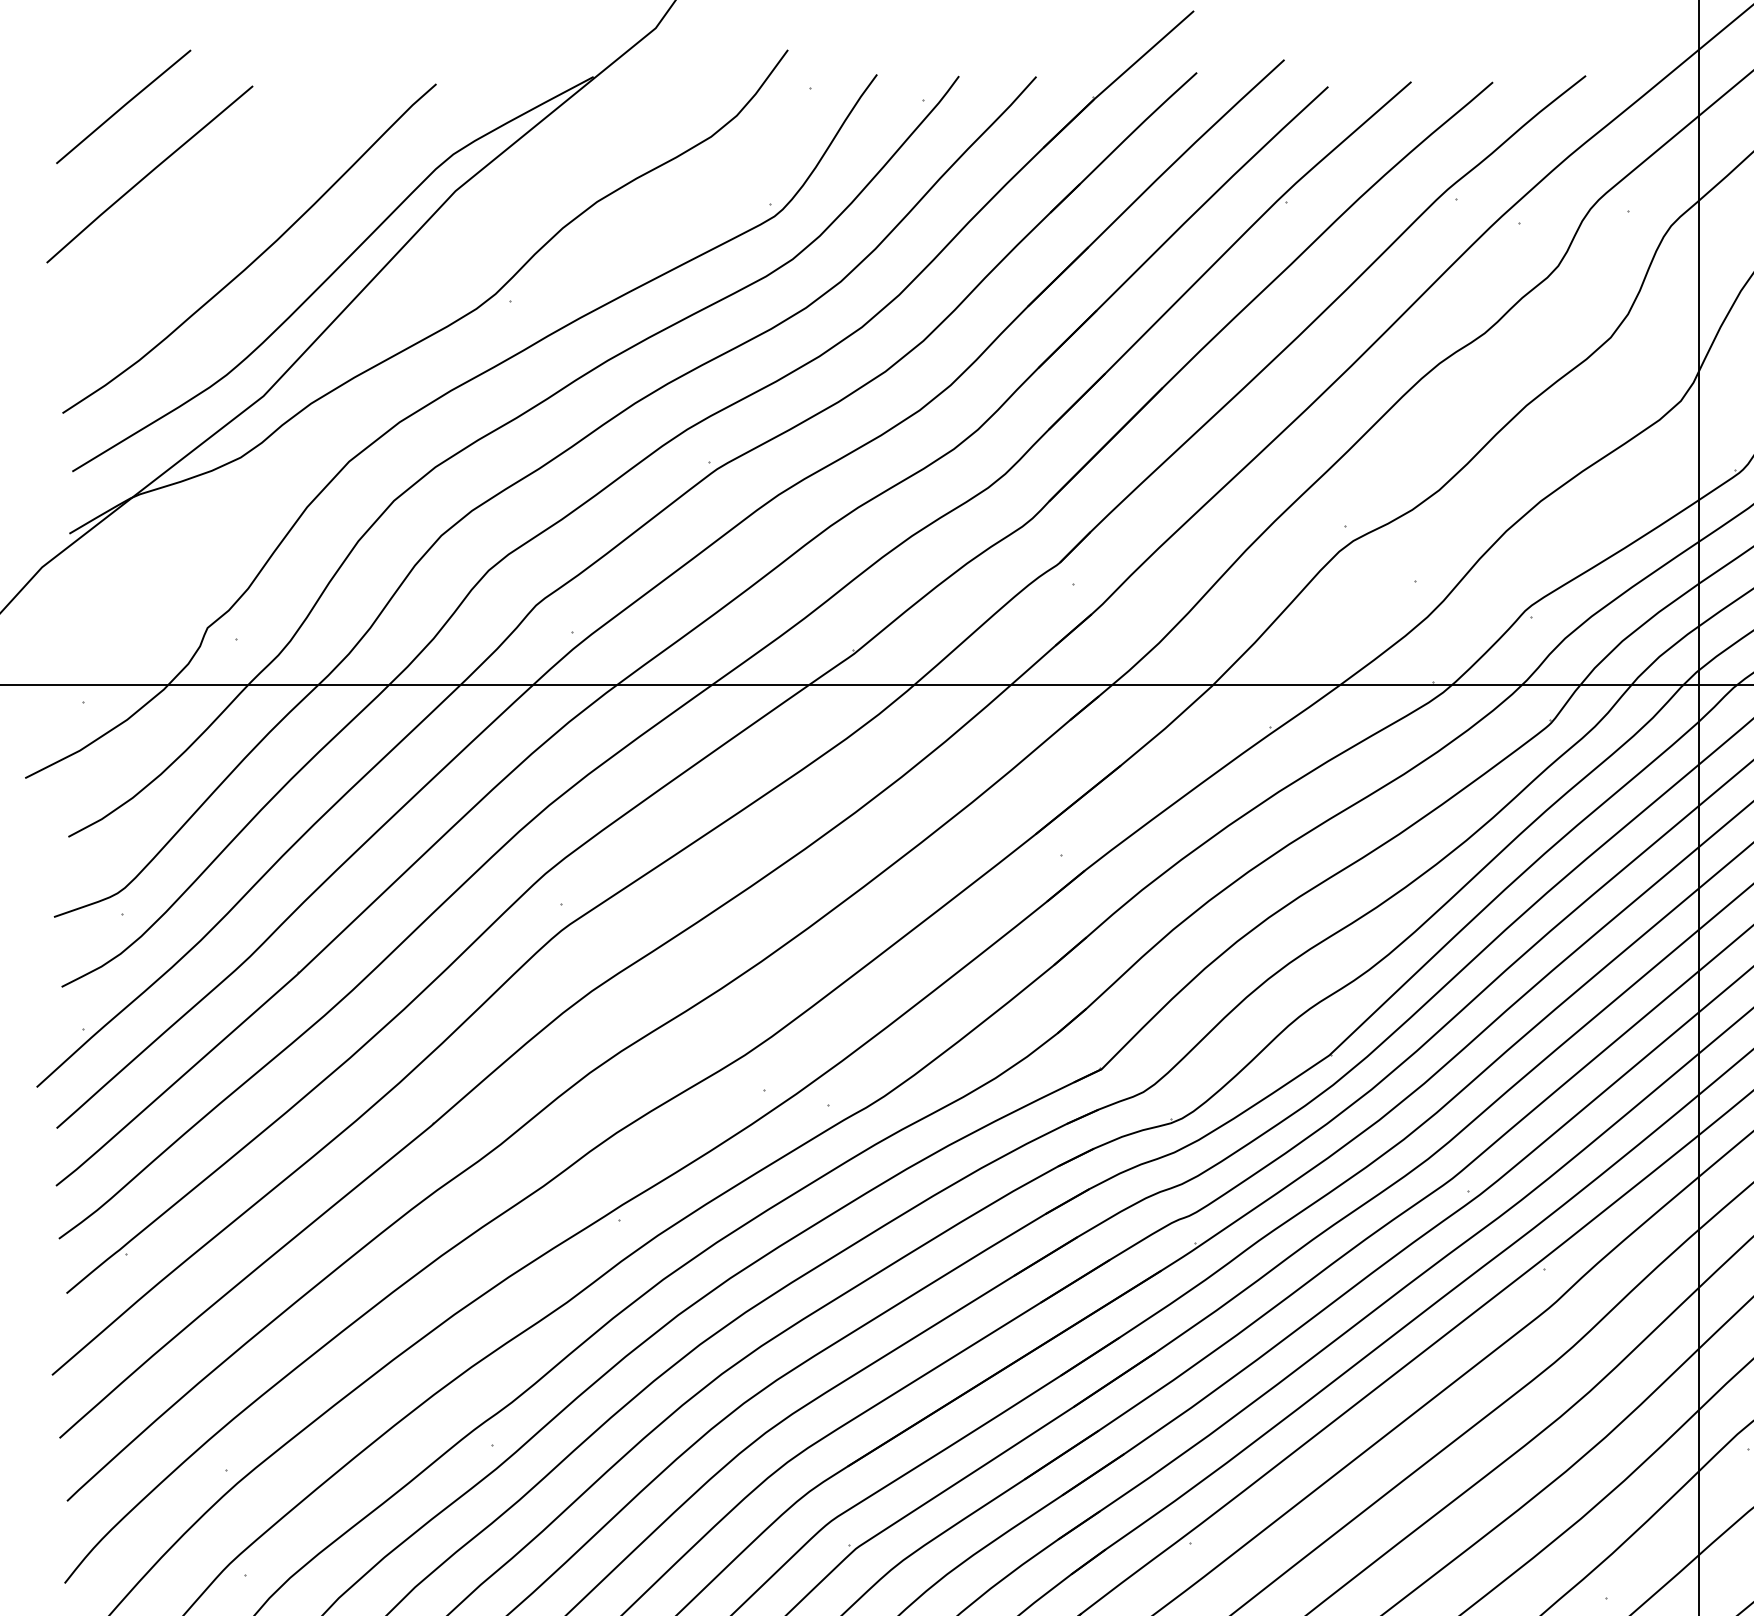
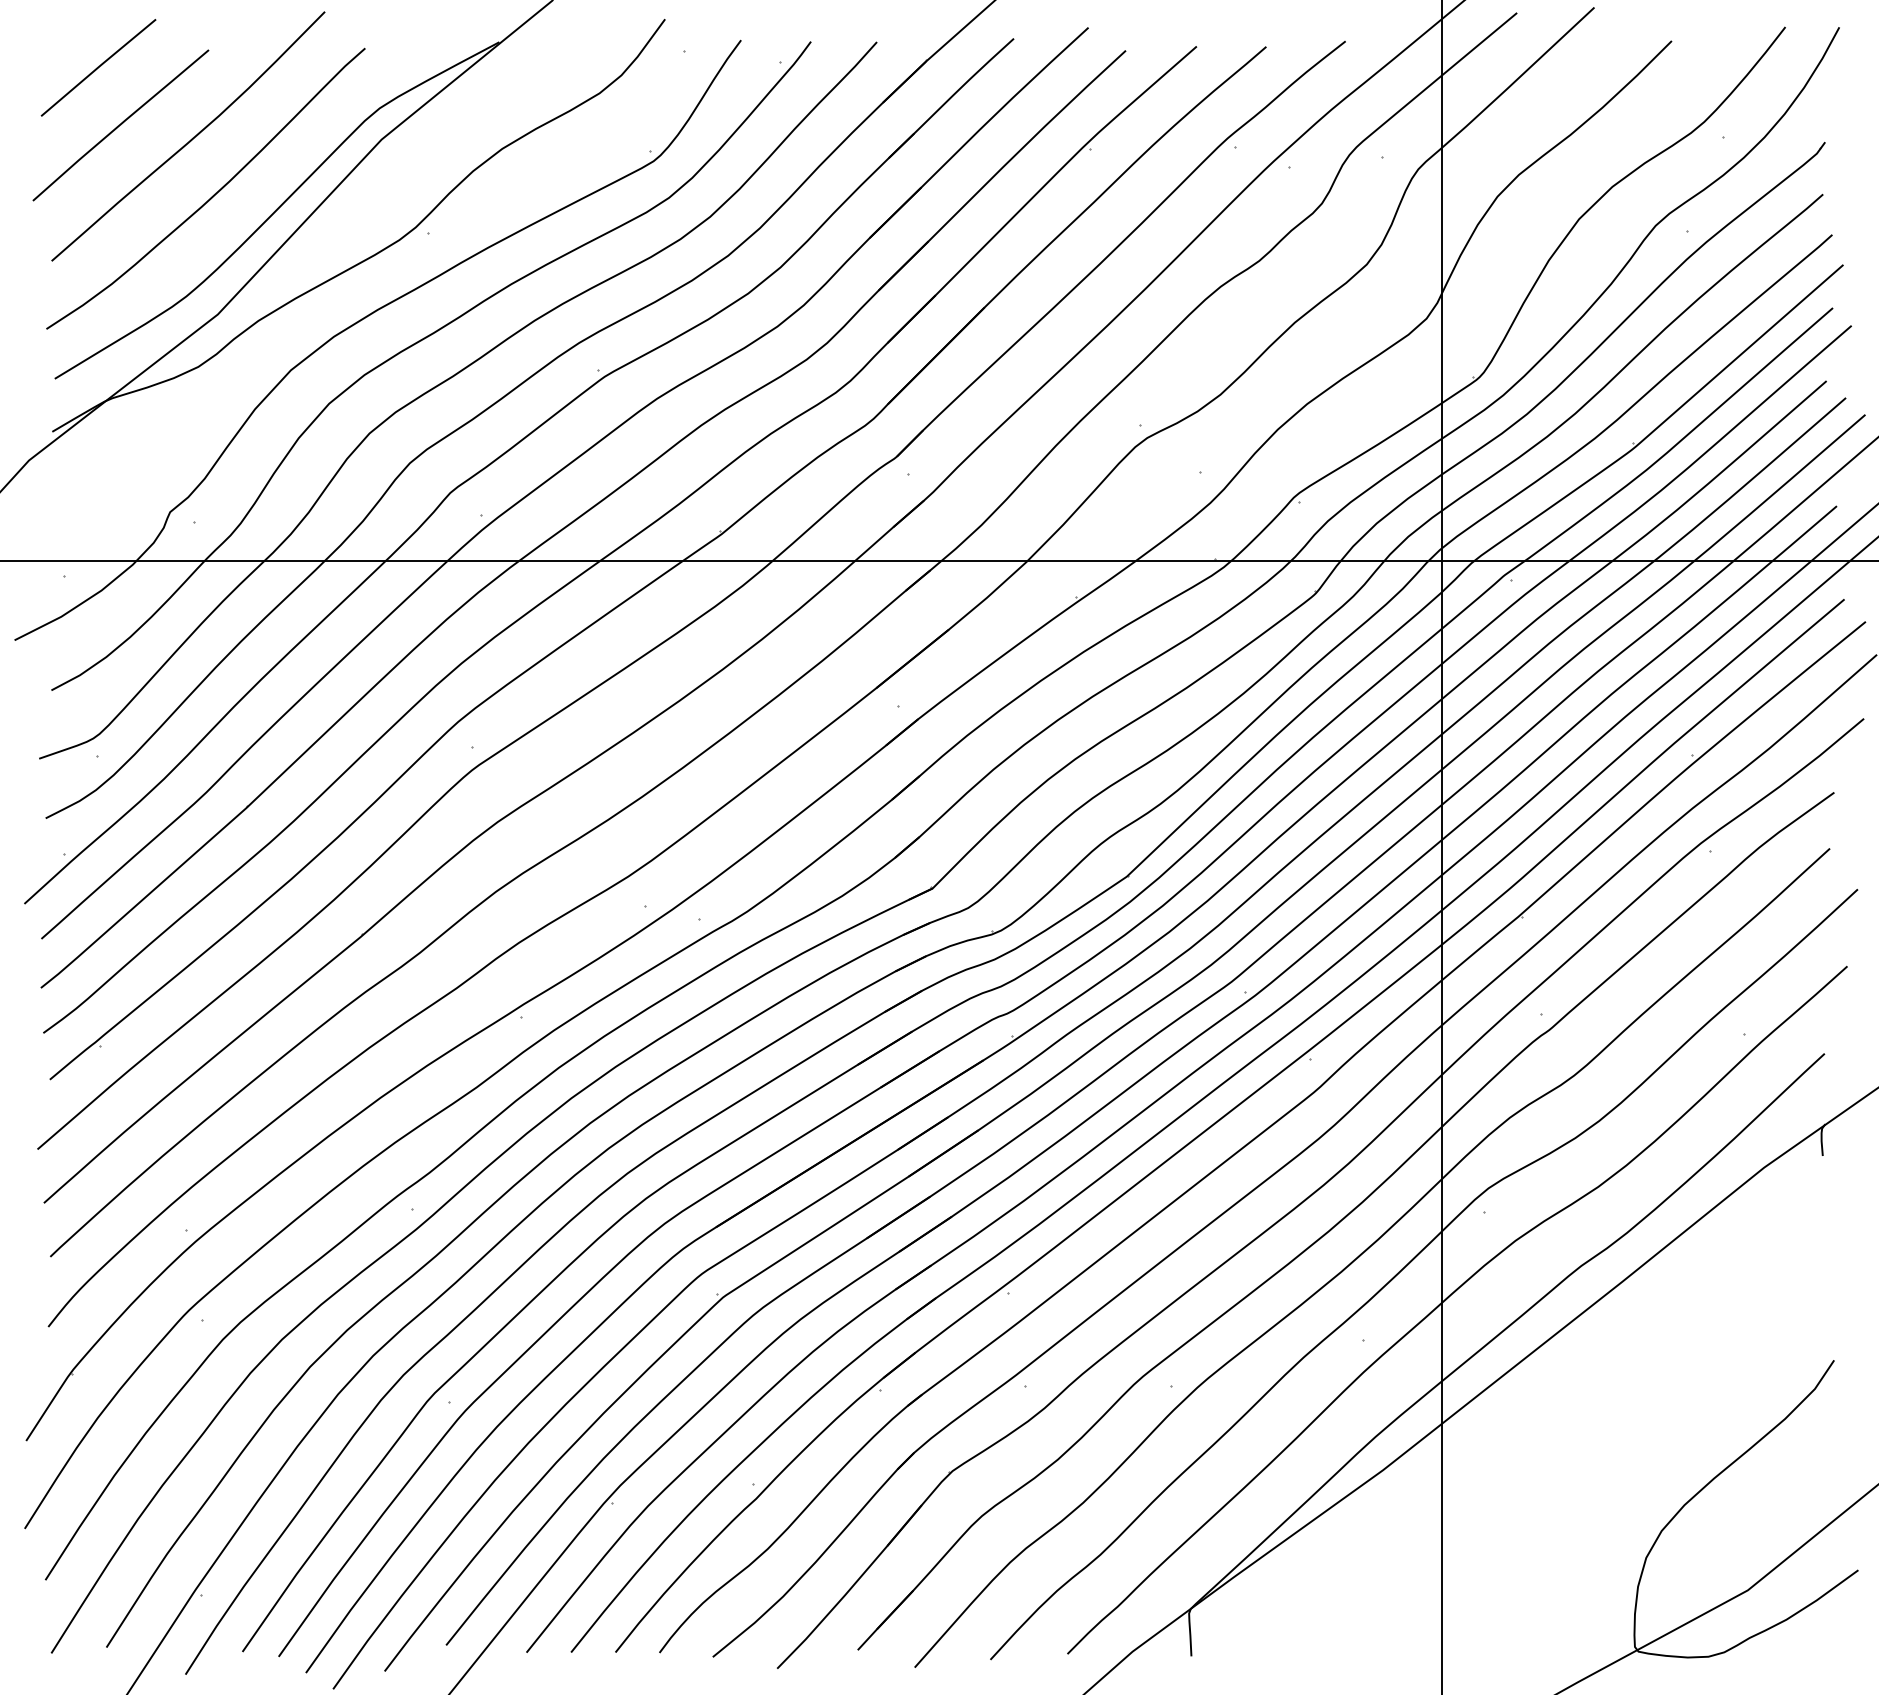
curve: (232, 189) -> (191, 138), added

